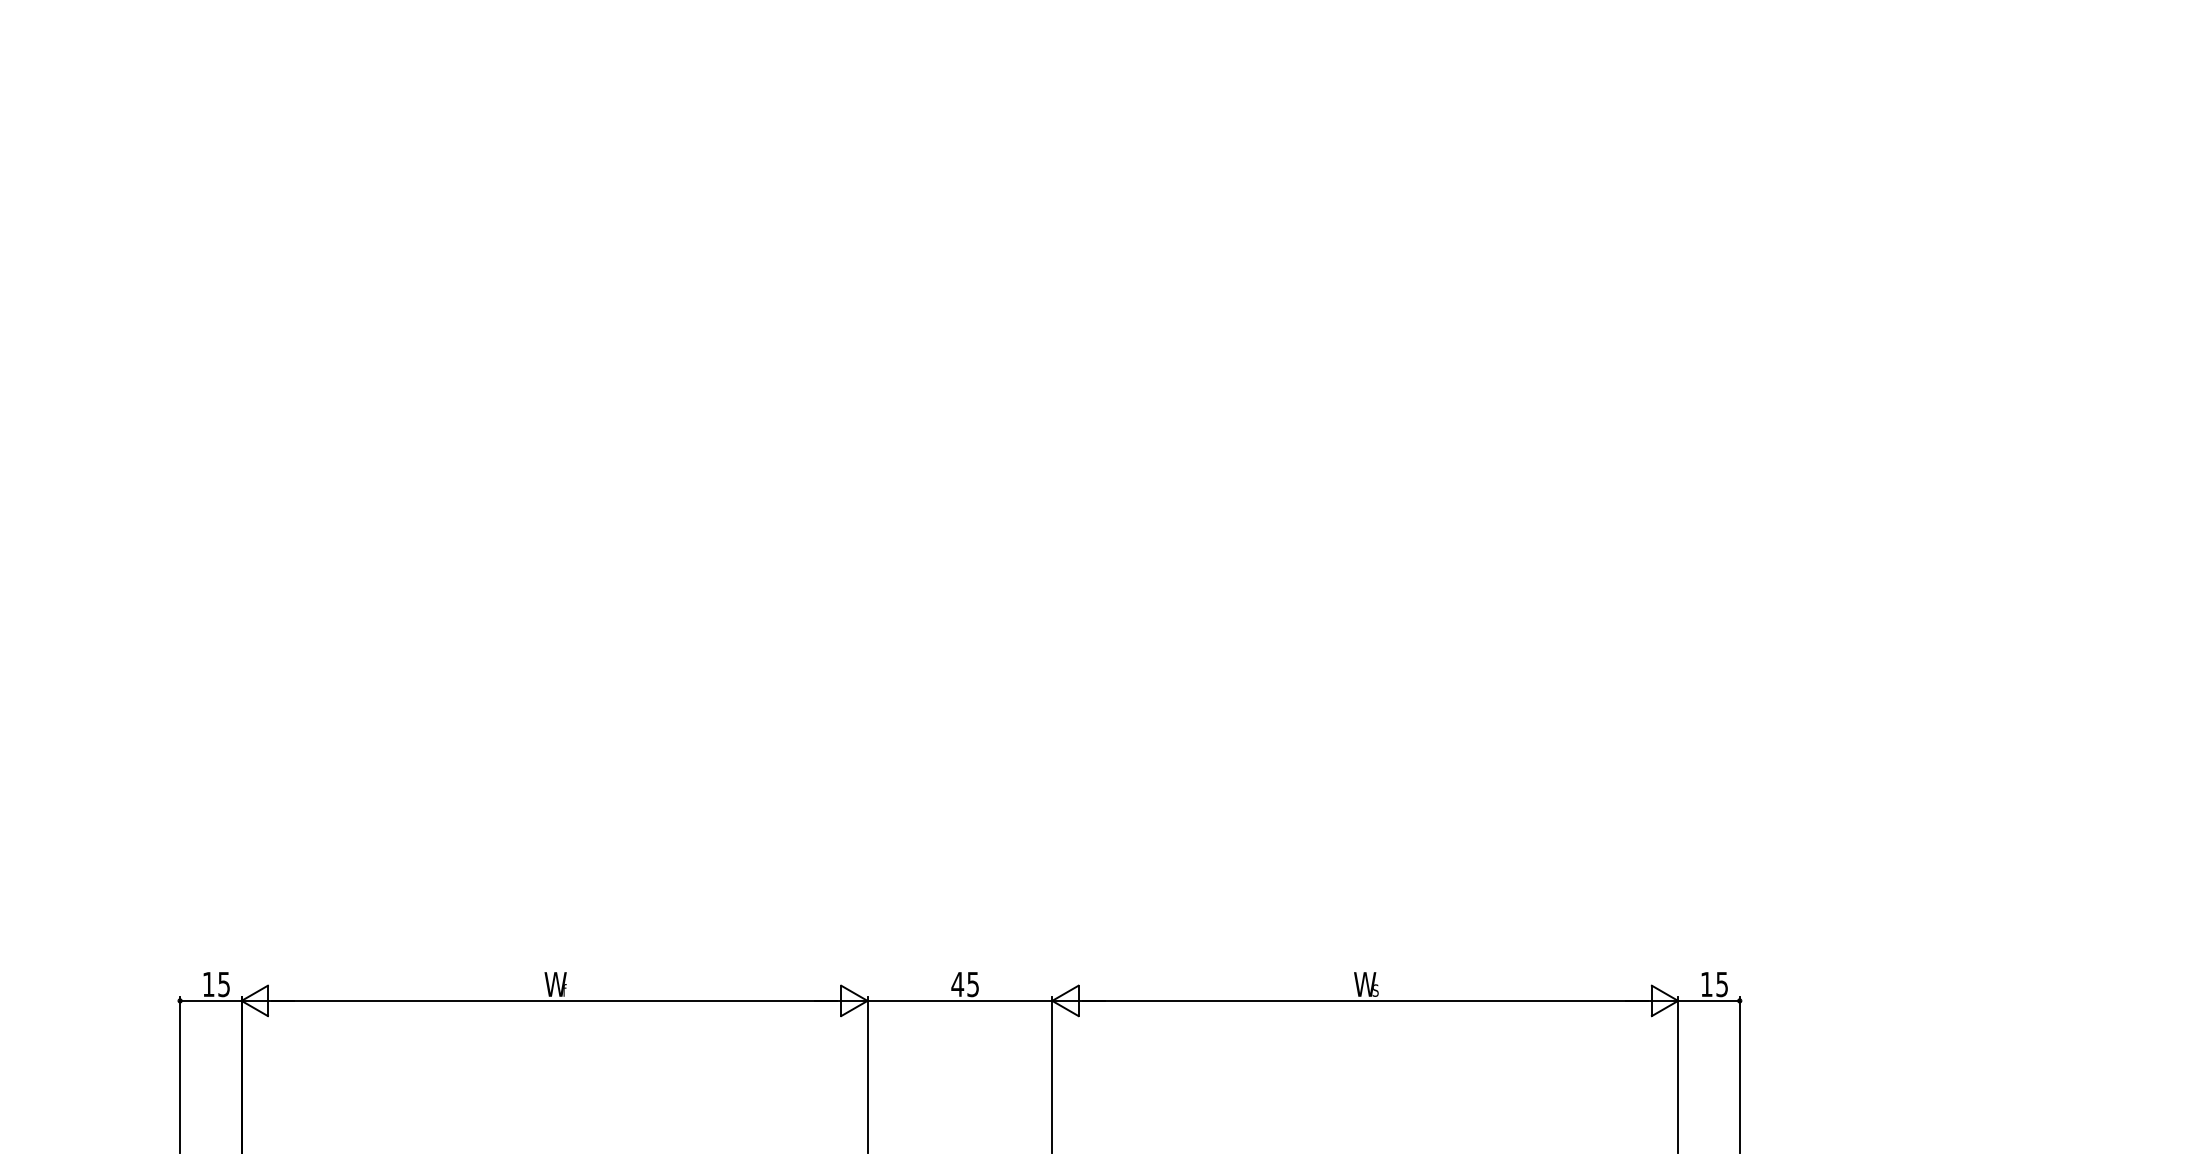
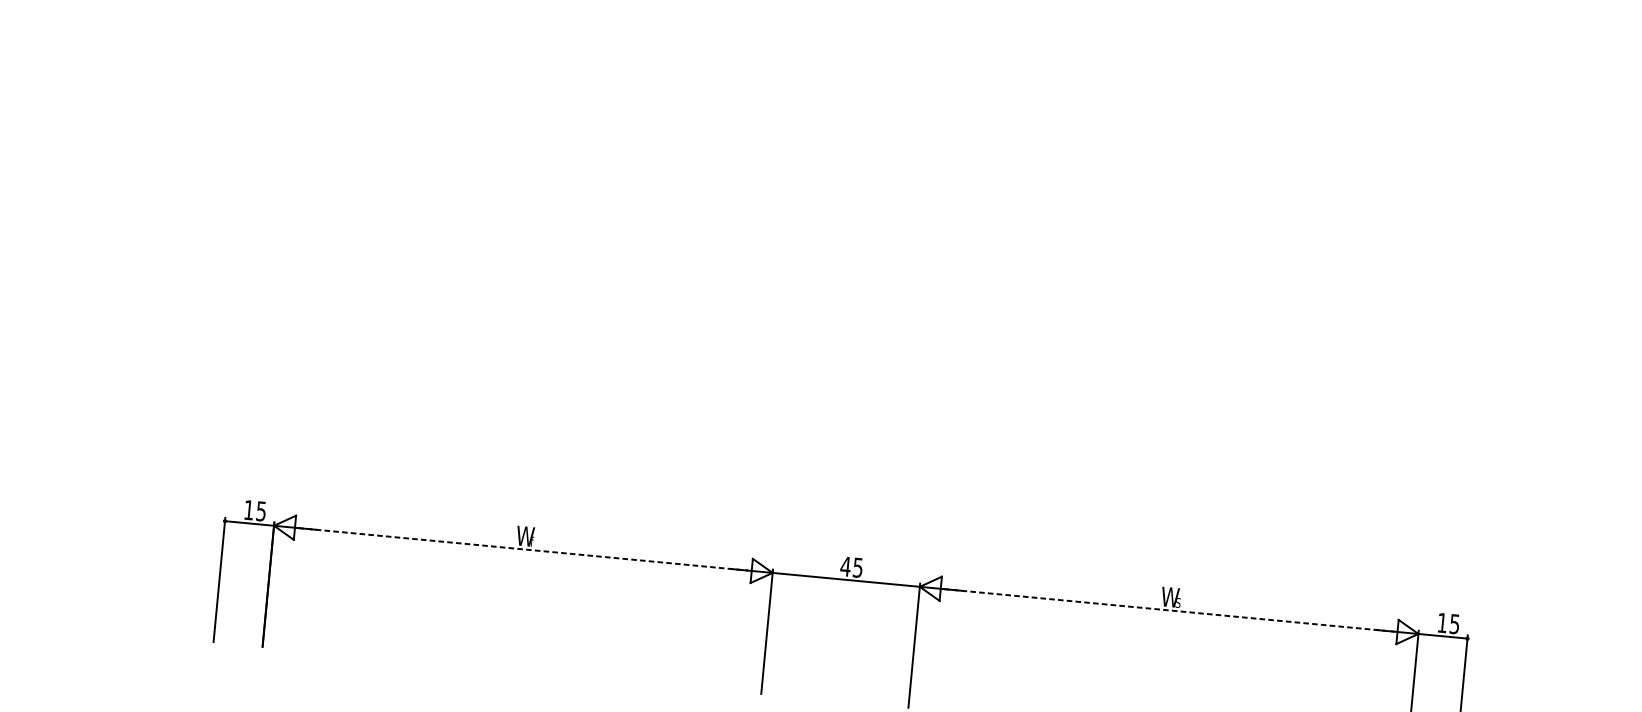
line: (554, 1000) -> (523, 549), solid -> dashed
line: (1365, 1000) -> (1169, 610), solid -> dashed

